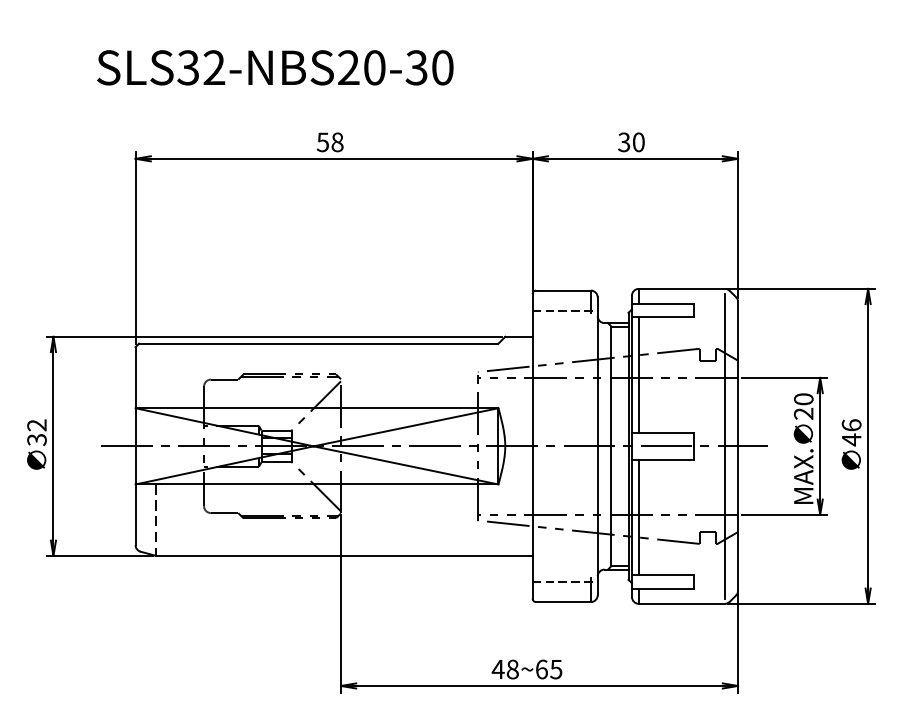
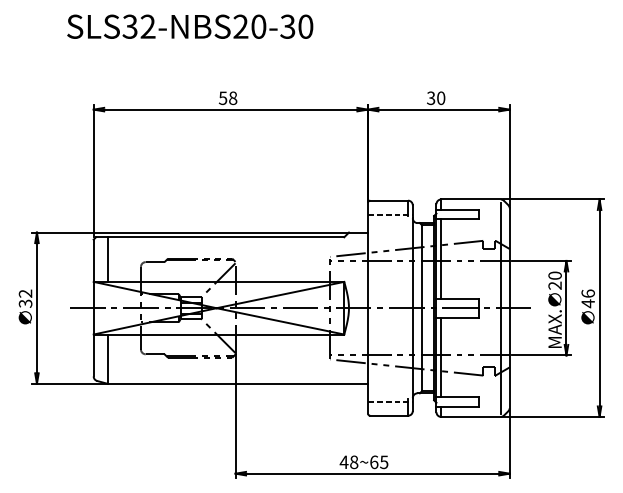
text: (275, 67) -> (190, 26), moved
line: (155, 375) -> (107, 259), added
line: (155, 520) -> (107, 359), dashed -> solid

